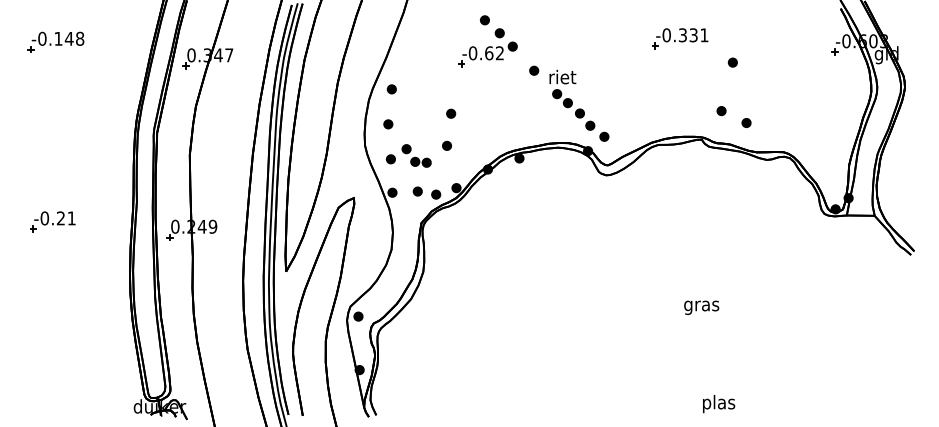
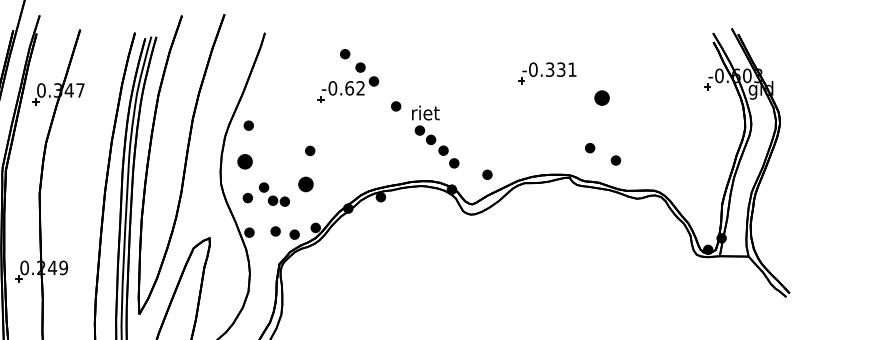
part: (732, 62) -> (601, 97), size x1.6
part: (388, 124) -> (245, 162), size x1.6
part: (604, 136) -> (487, 174), moved
part: (446, 145) -> (305, 183), size x1.6

